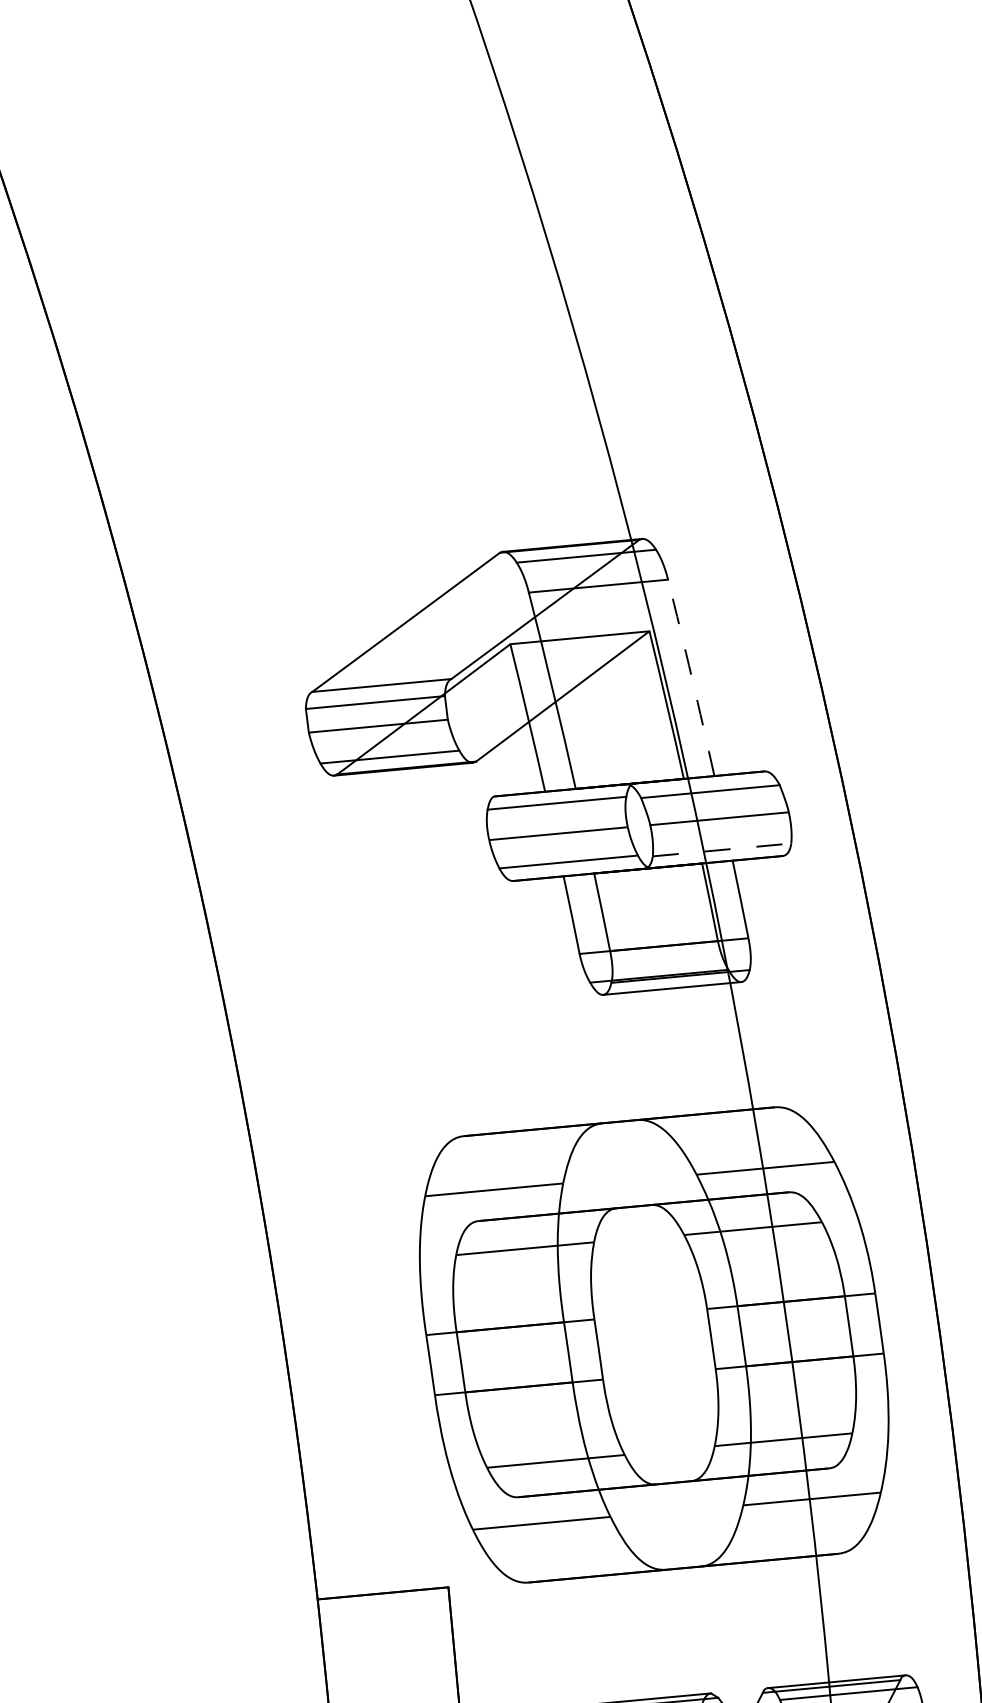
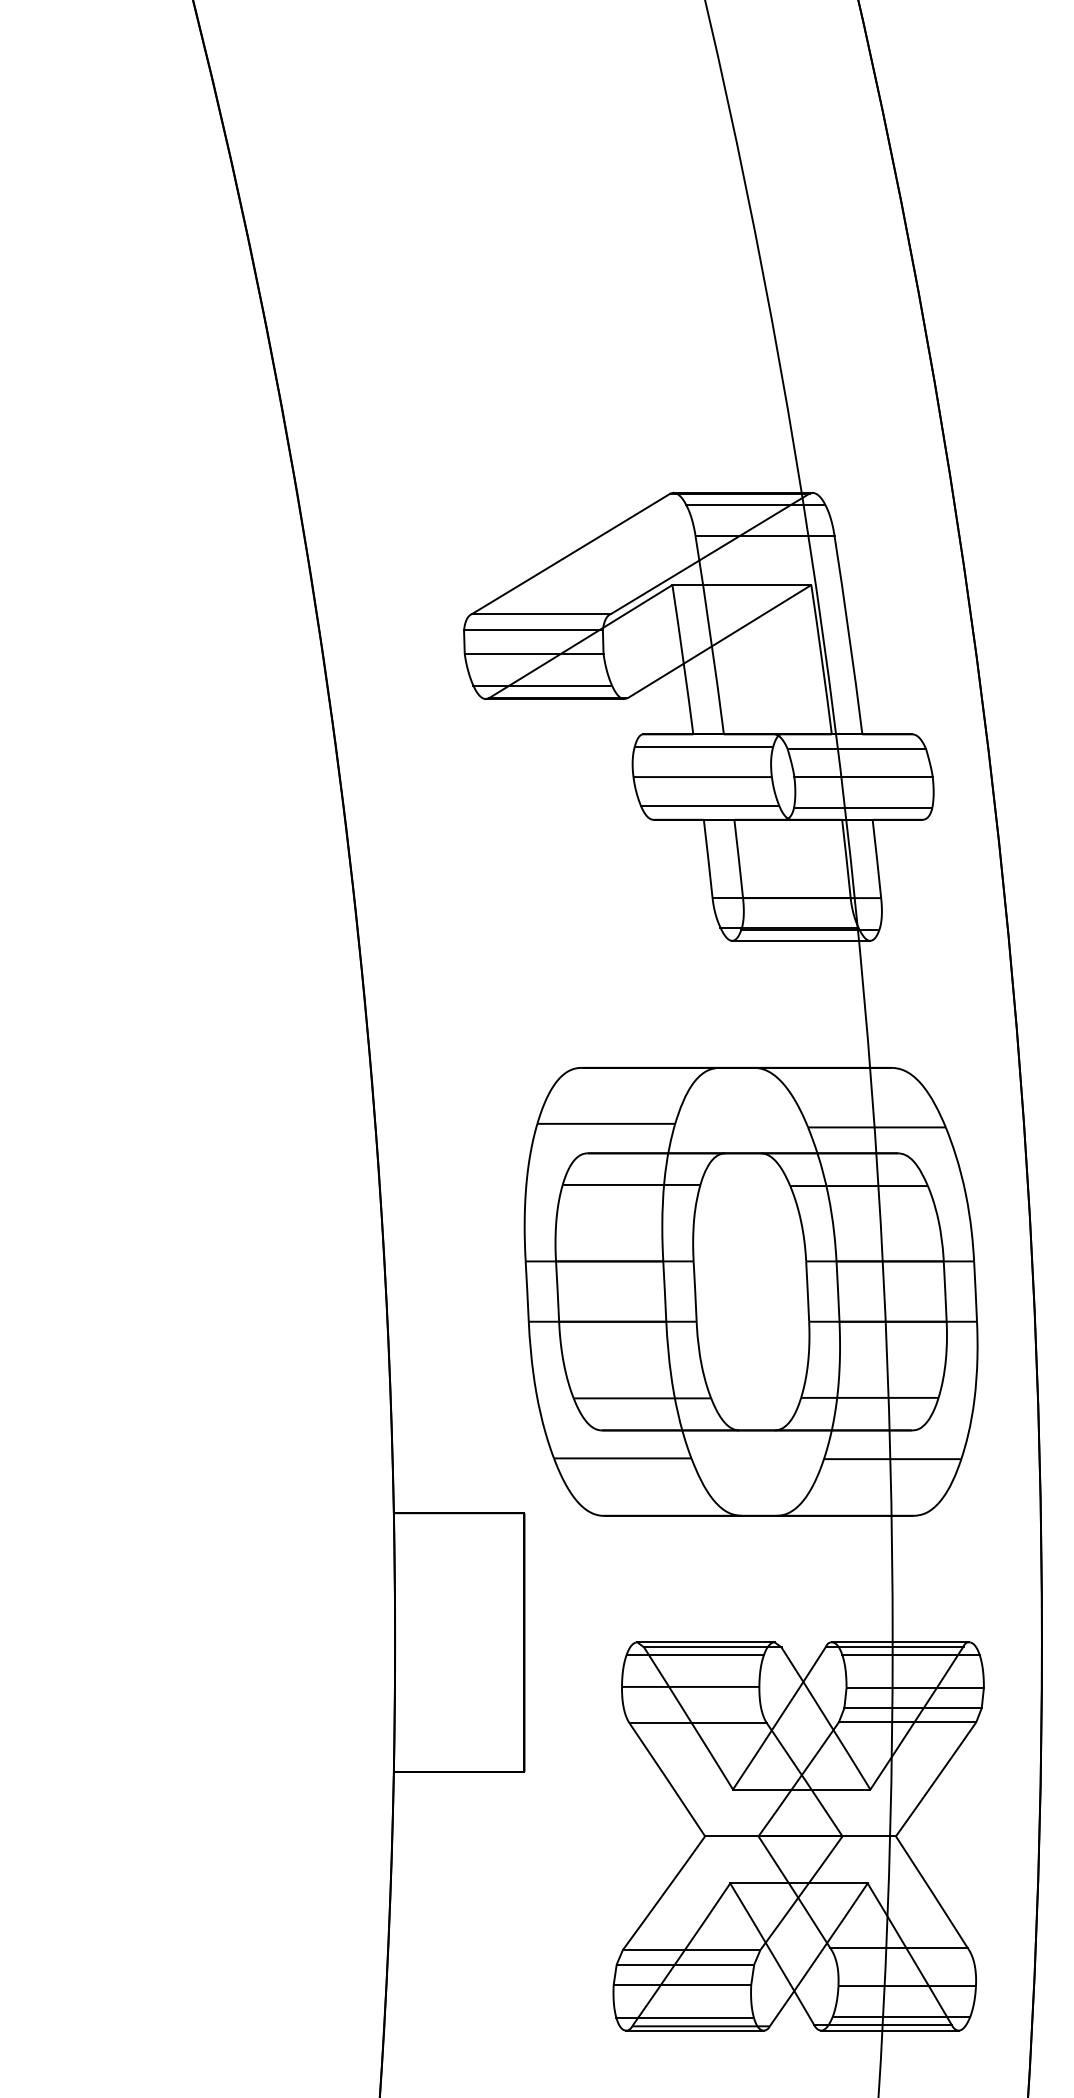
arc: (692, 677) -> (849, 634), dashed -> solid
line: (722, 850) -> (863, 808), dashed -> solid

